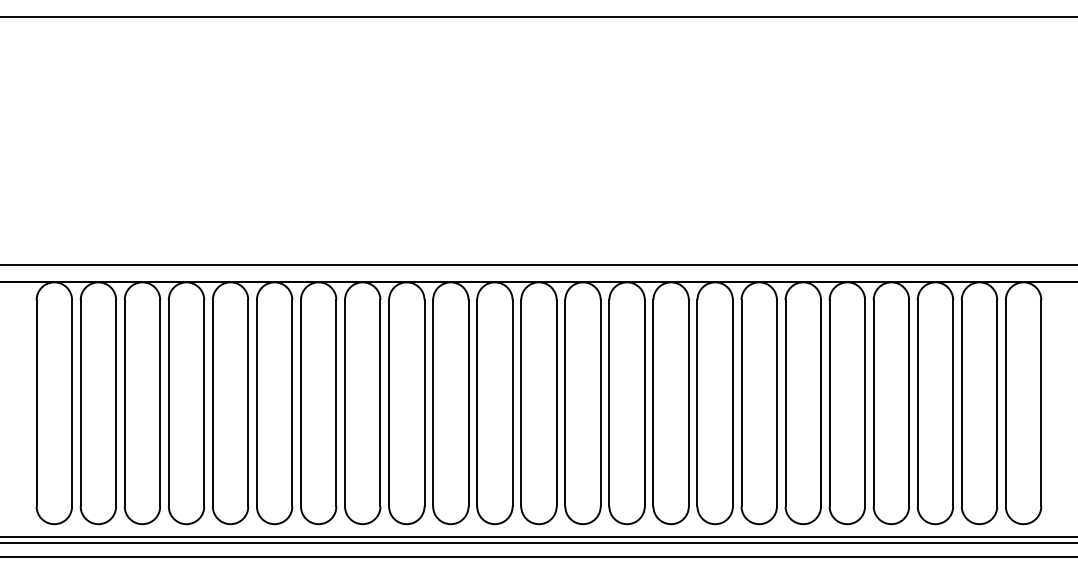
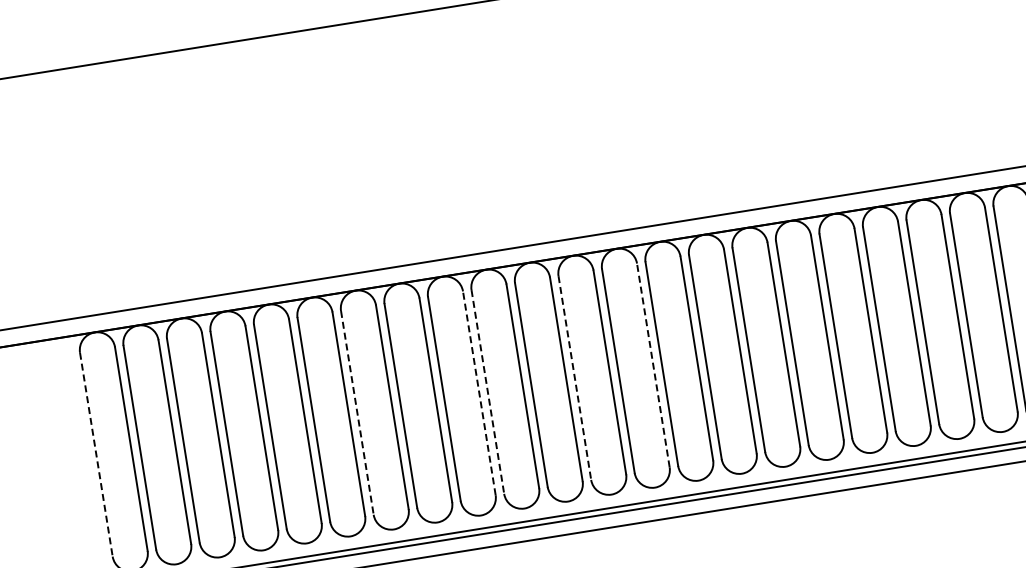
line: (424, 402) -> (479, 392), solid -> dashed
line: (600, 402) -> (652, 364), solid -> dashed
line: (36, 403) -> (96, 454), solid -> dashed
line: (300, 403) -> (356, 413), solid -> dashed
line: (433, 403) -> (488, 392), solid -> dashed
line: (521, 403) -> (575, 378), solid -> dashed

